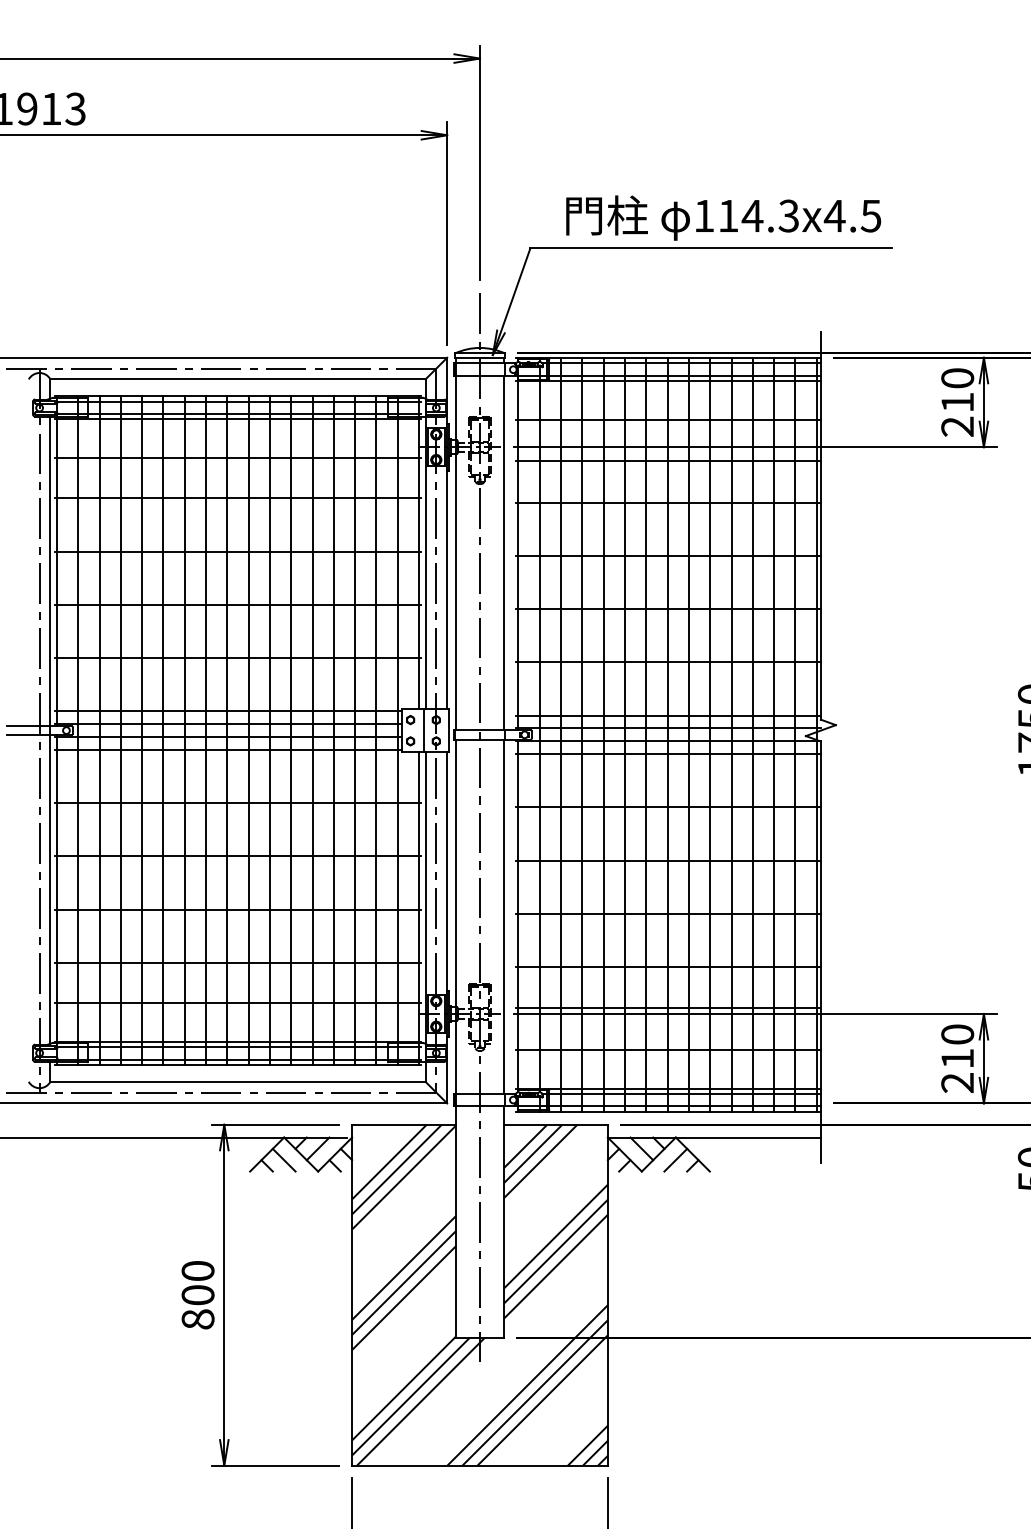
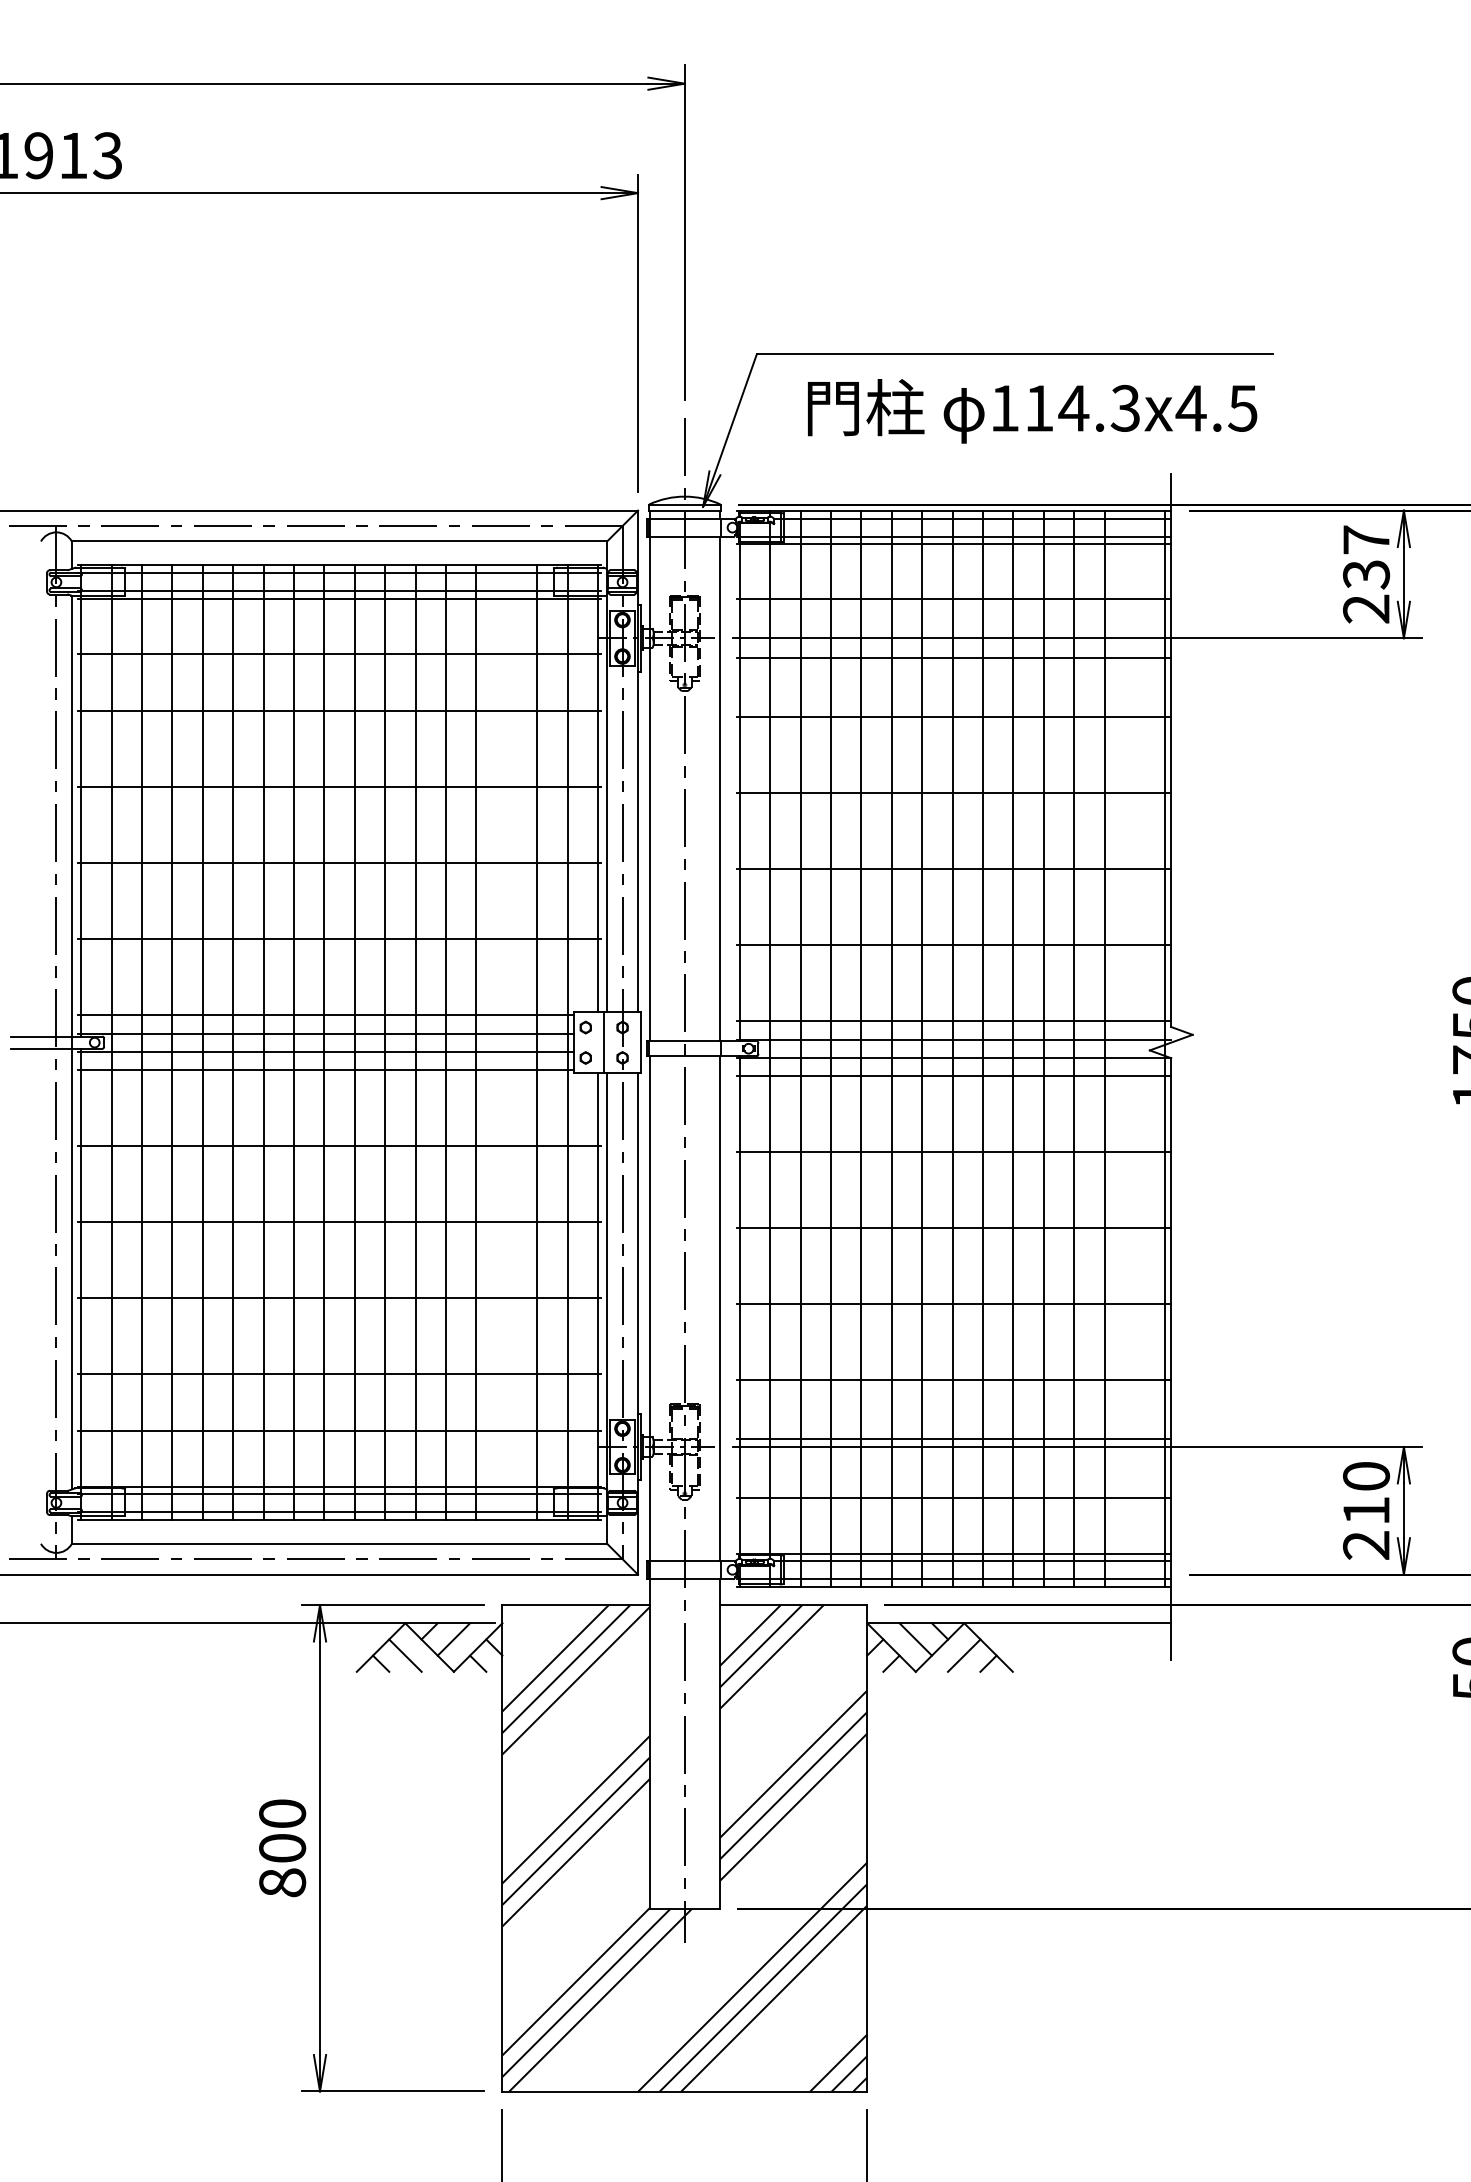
text: (723, 218) -> (1032, 411), moved
text: (957, 390) -> (1366, 557), 210 -> 237
line: (355, 730) -> (506, 1042), removed
line: (795, 734) -> (1134, 1048), removed

